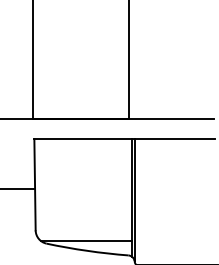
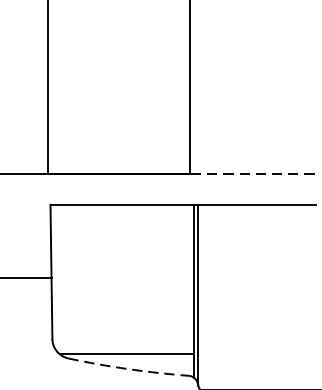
line: (171, 118) -> (252, 174), solid -> dashed
arc: (87, 250) -> (128, 368), solid -> dashed

